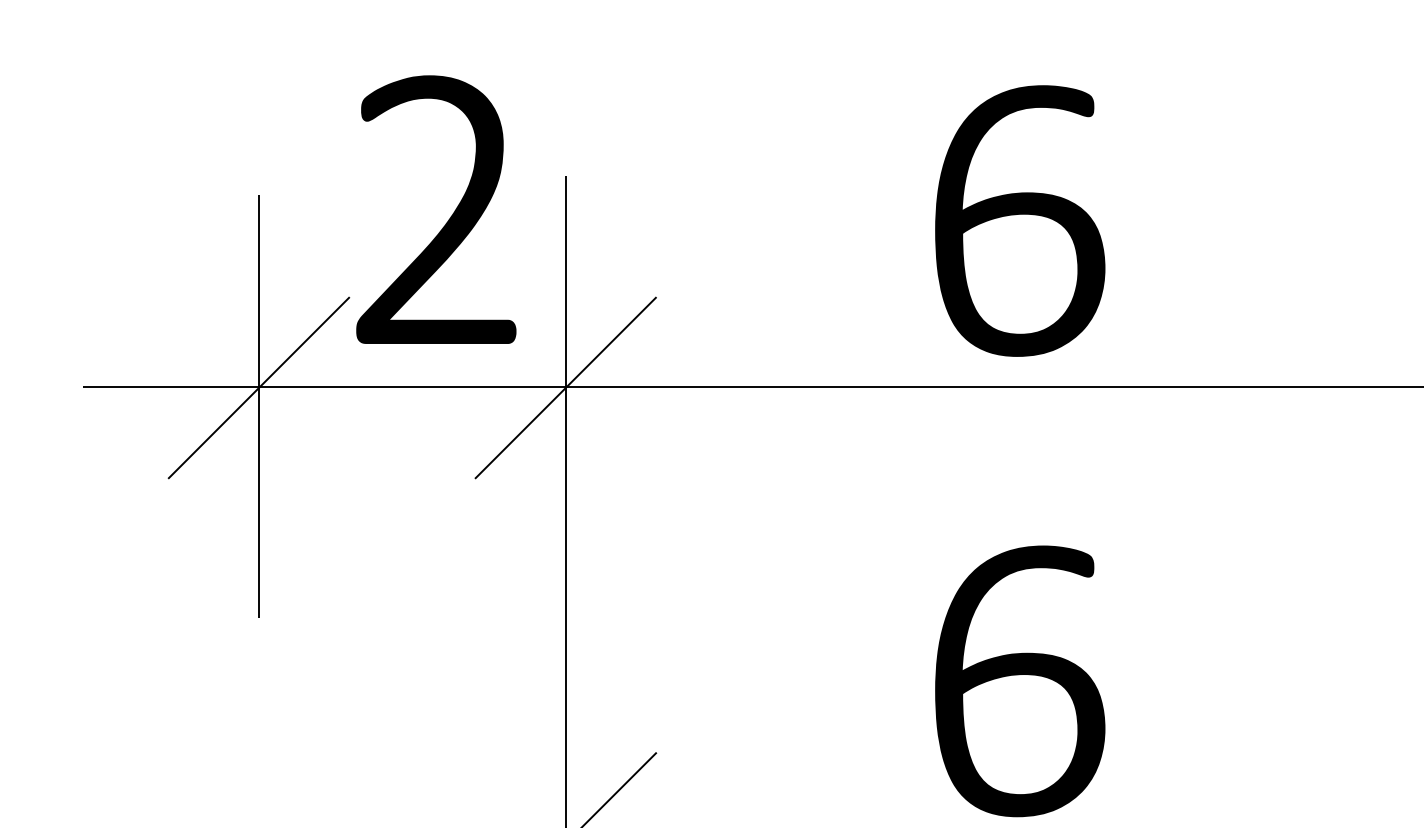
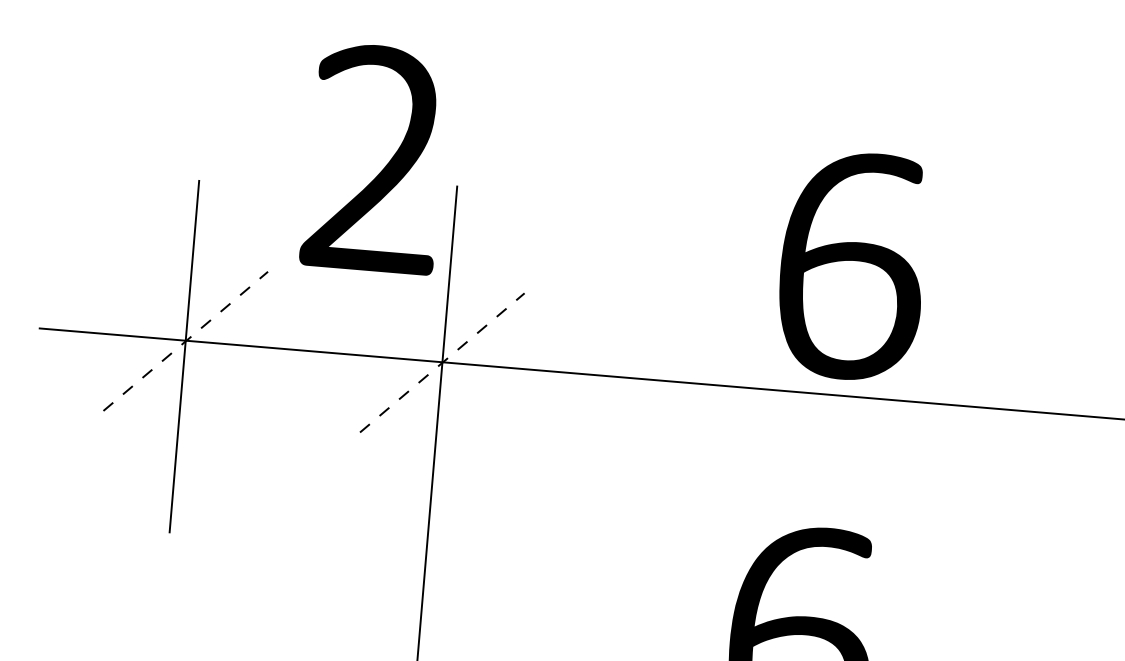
part: (448, 219) -> (384, 167), moved
part: (1020, 220) -> (852, 265), moved
line: (259, 387) -> (186, 340), solid -> dashed
line: (566, 387) -> (442, 362), solid -> dashed

